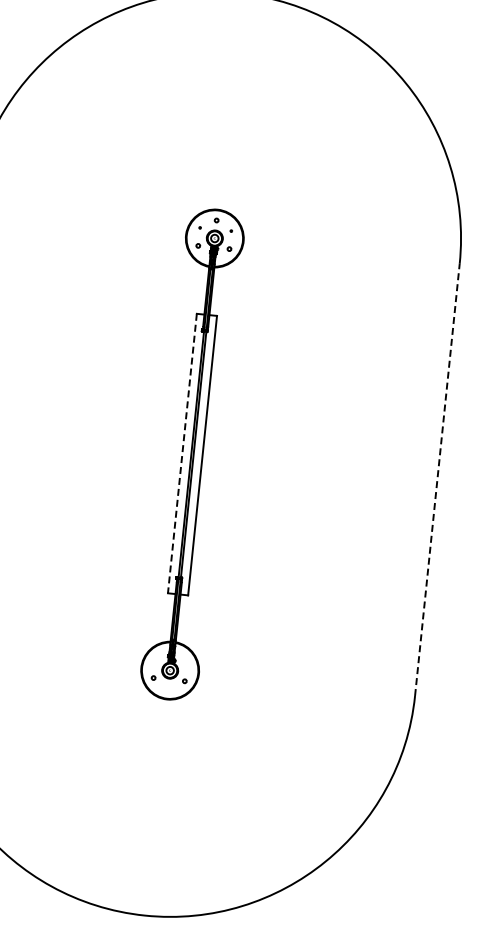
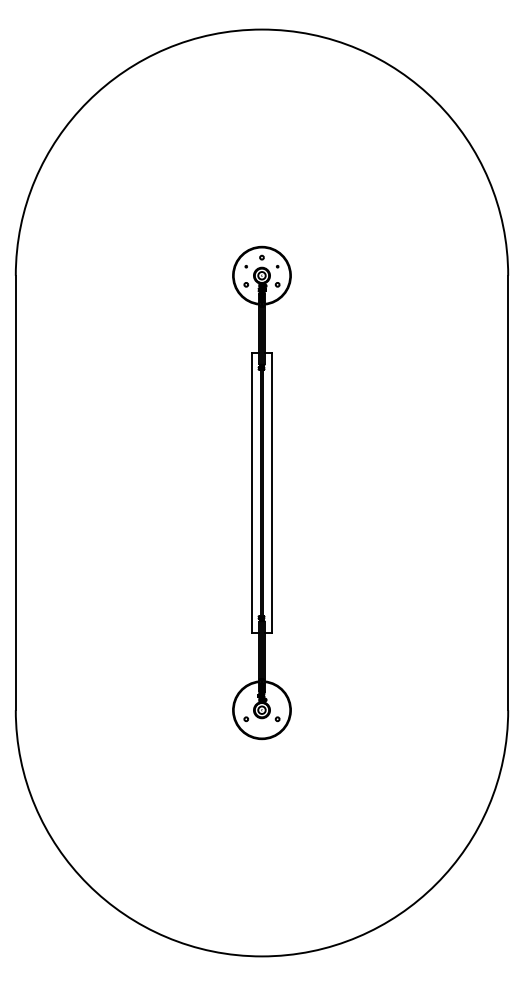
line: (182, 454) -> (251, 493), dashed -> solid
line: (437, 479) -> (508, 492), dashed -> solid

